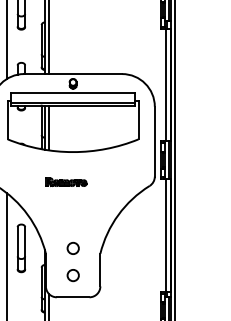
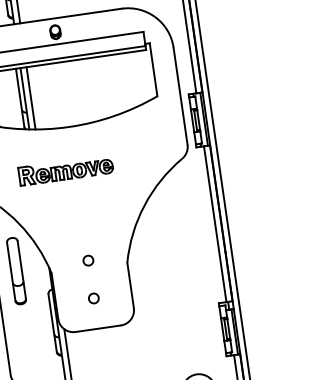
part: (66, 181) -> (65, 169), size x1.67
circle: (72, 247) -> (87, 259), size x0.62
circle: (72, 275) -> (92, 298), size x0.62

